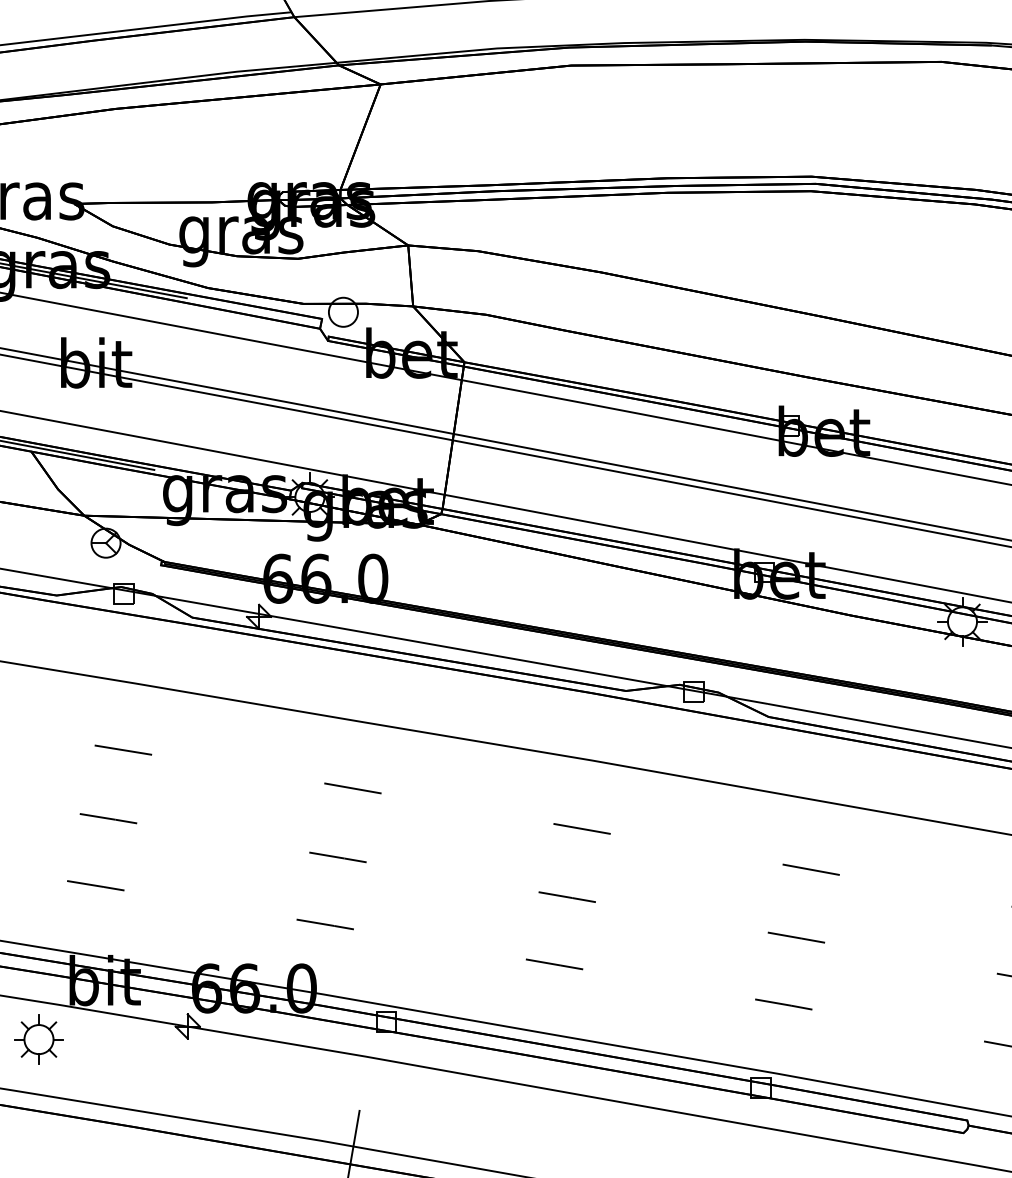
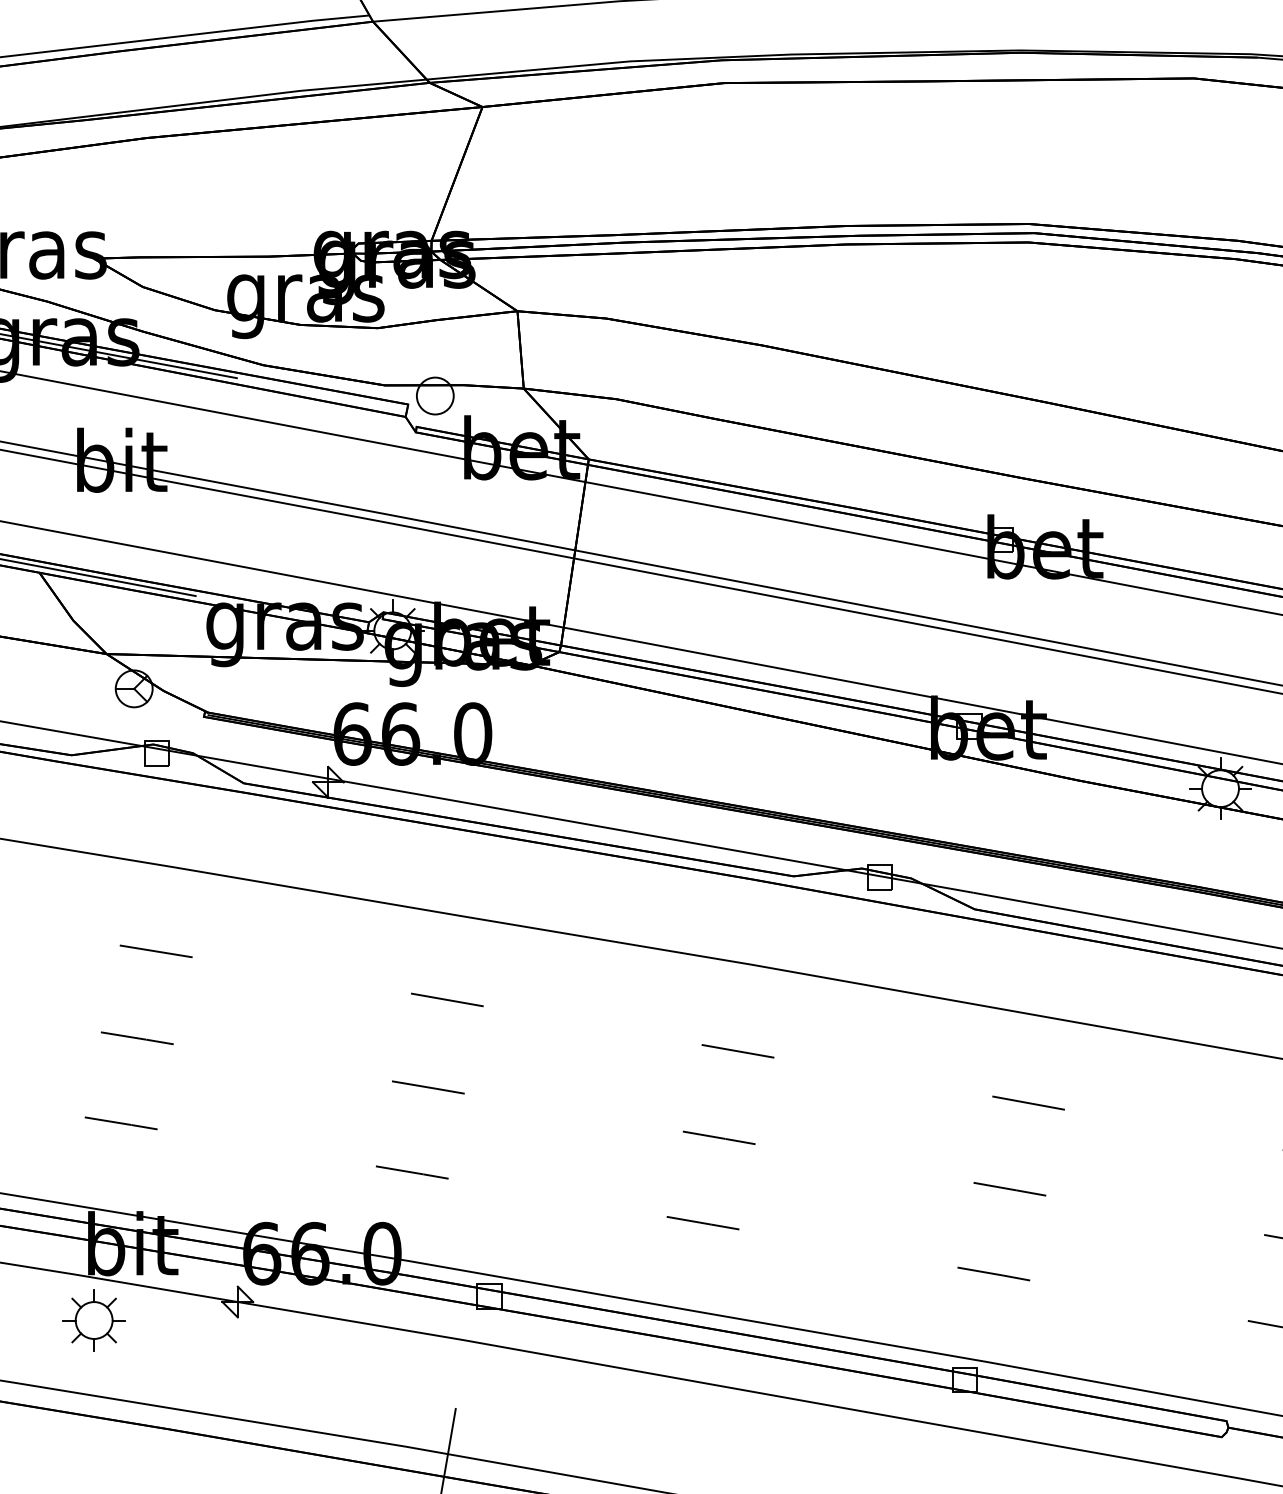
part: (38, 1039) -> (93, 1320), moved

